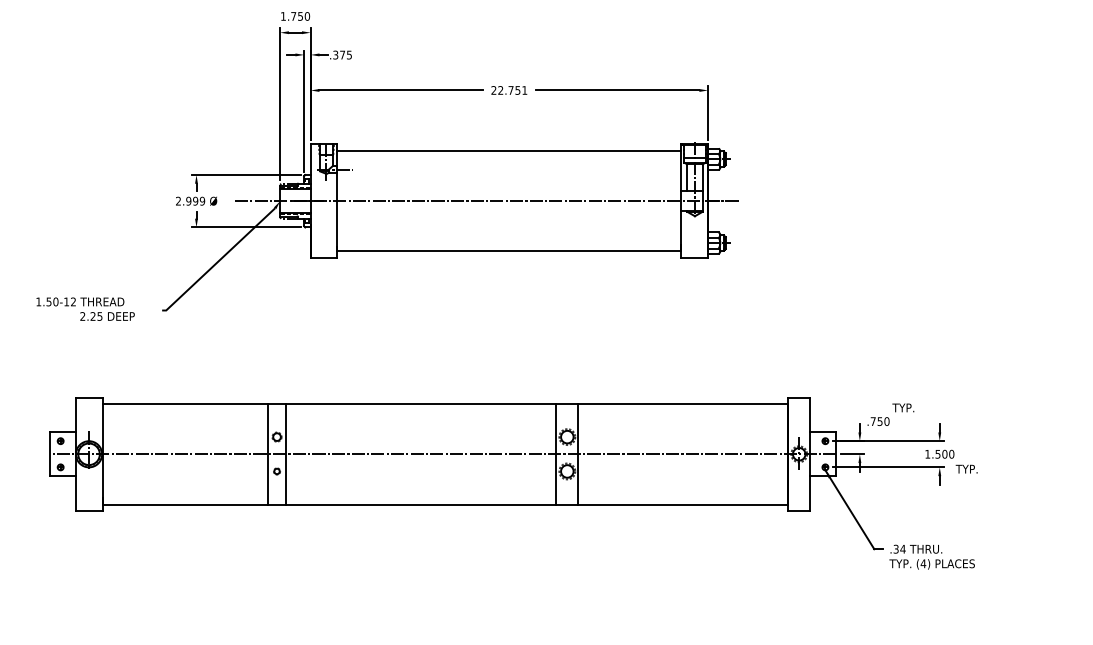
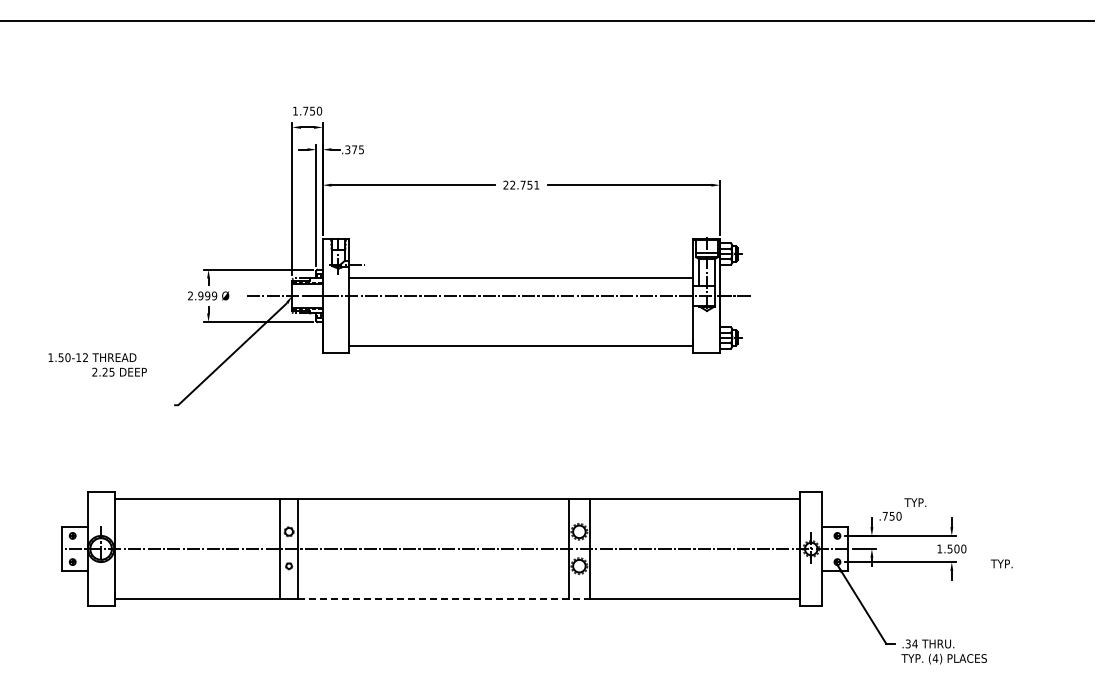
line: (508, 150) -> (520, 277), moved
text: (85, 308) -> (97, 364), moved
text: (966, 468) -> (1001, 563), moved
line: (432, 504) -> (444, 599), solid -> dashed

